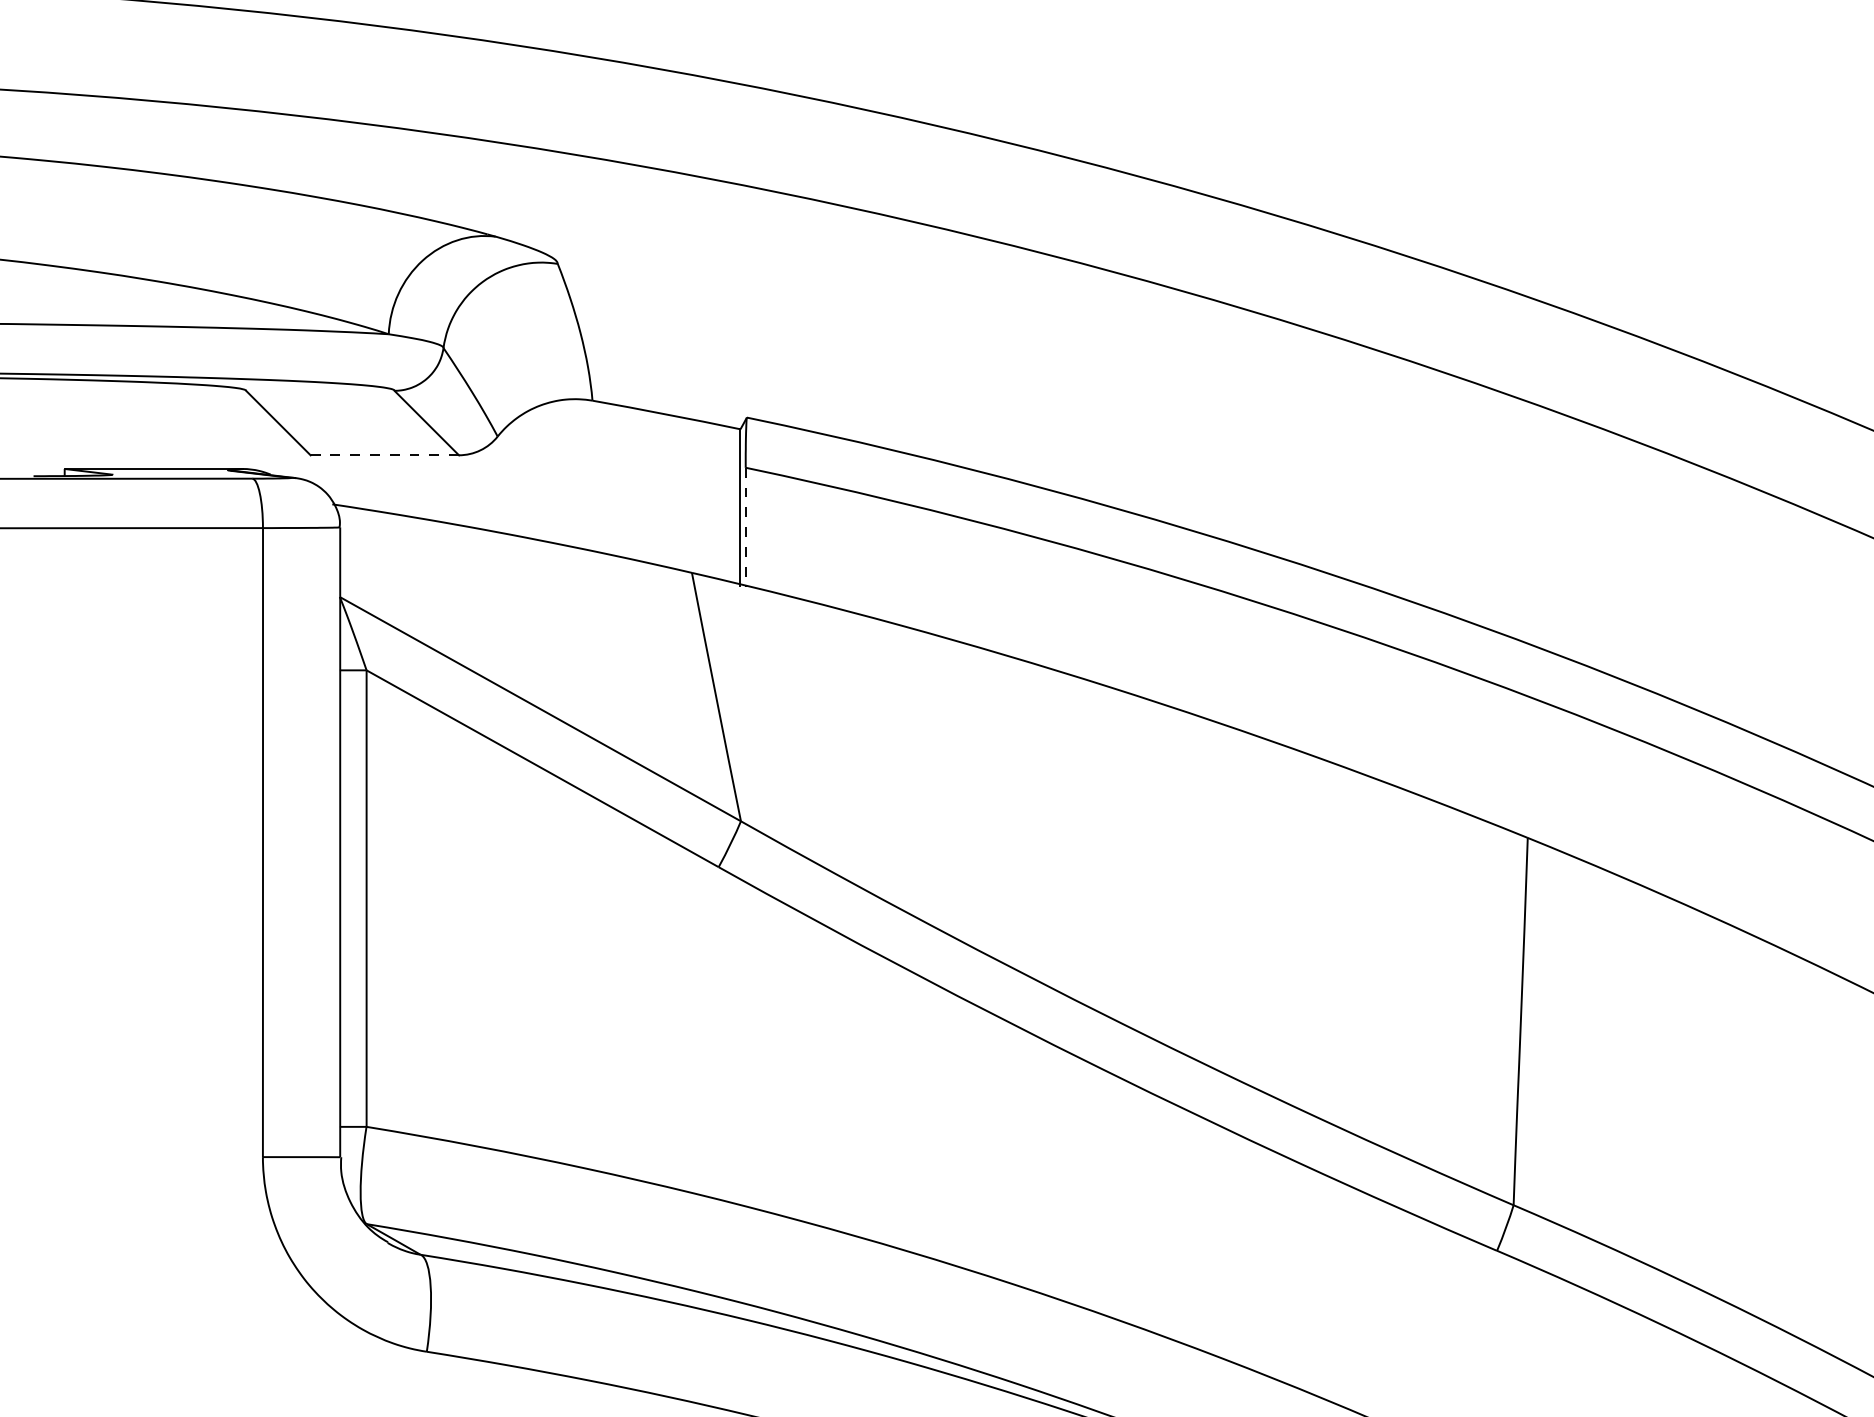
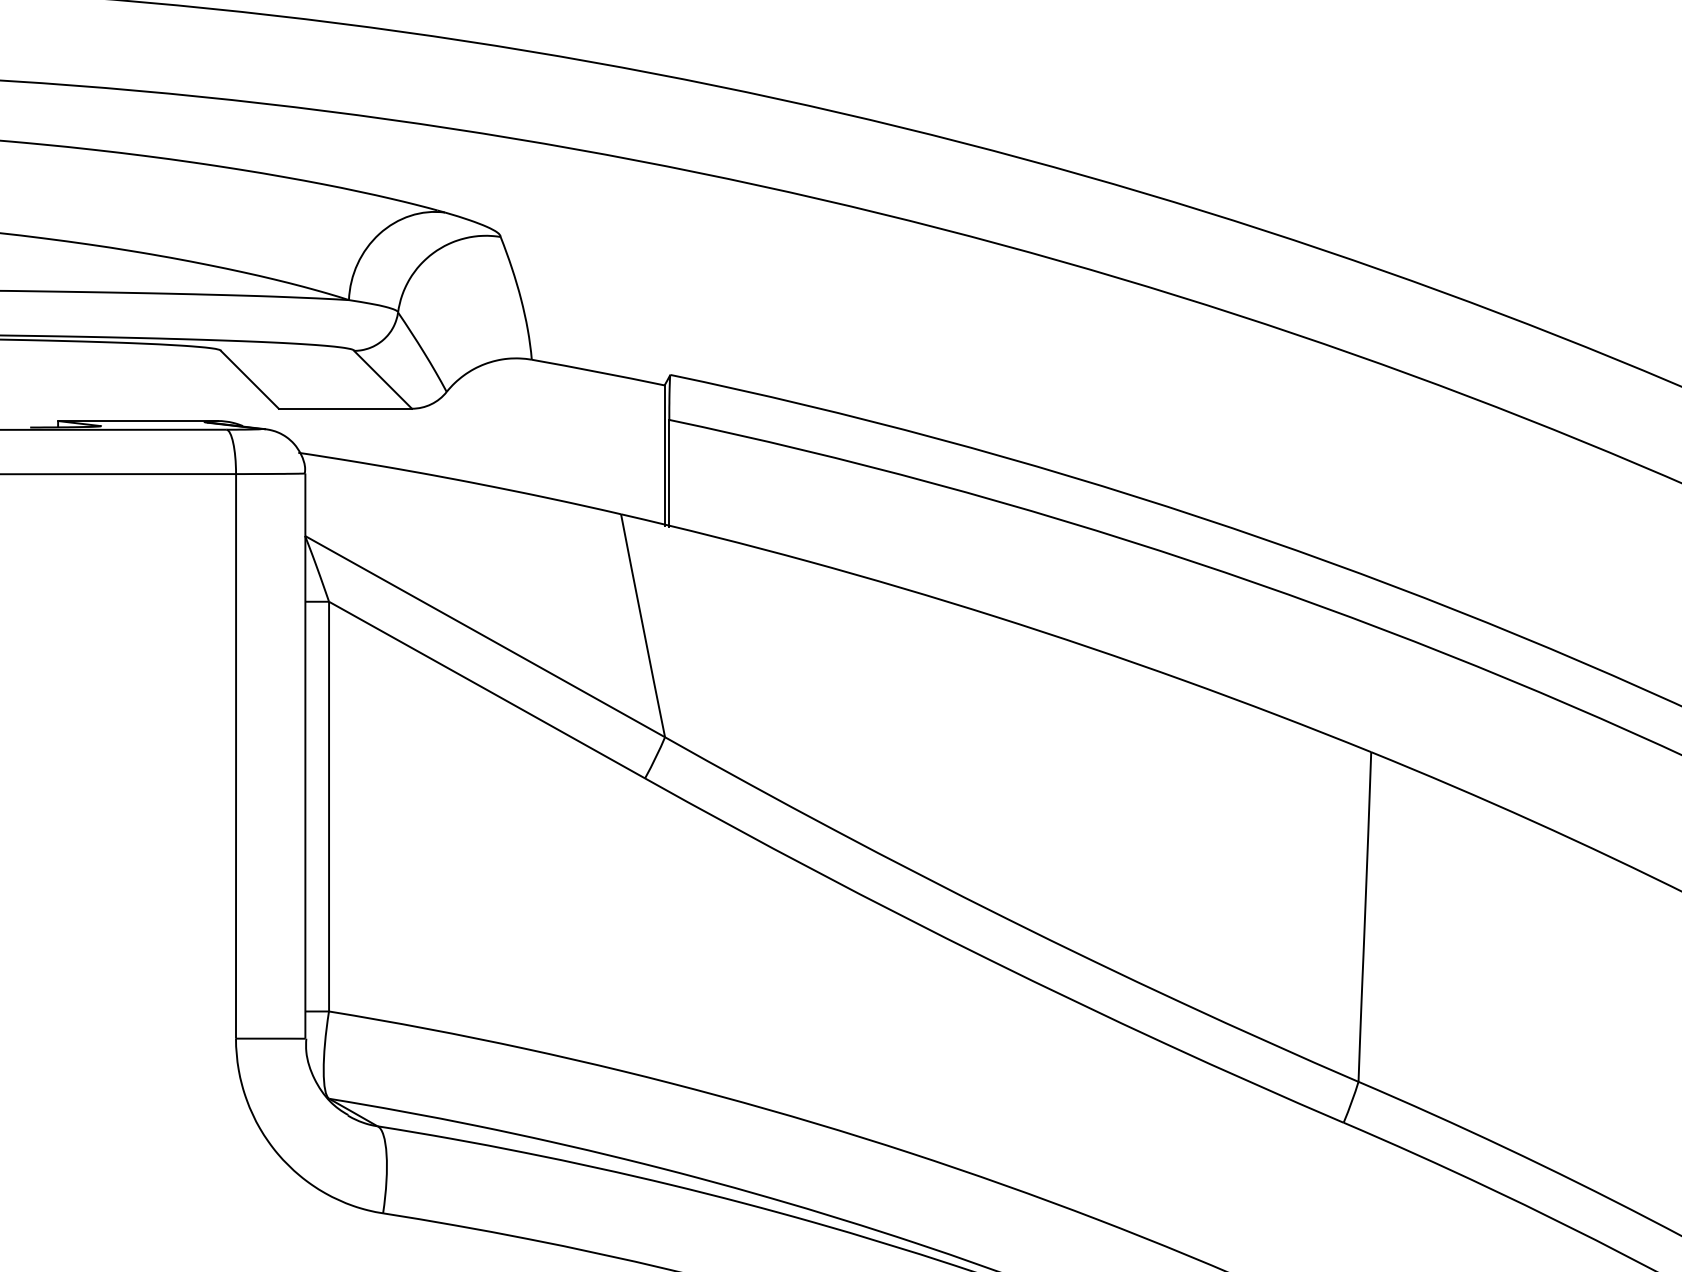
line: (384, 455) -> (345, 408), dashed -> solid
line: (745, 527) -> (669, 473), dashed -> solid

